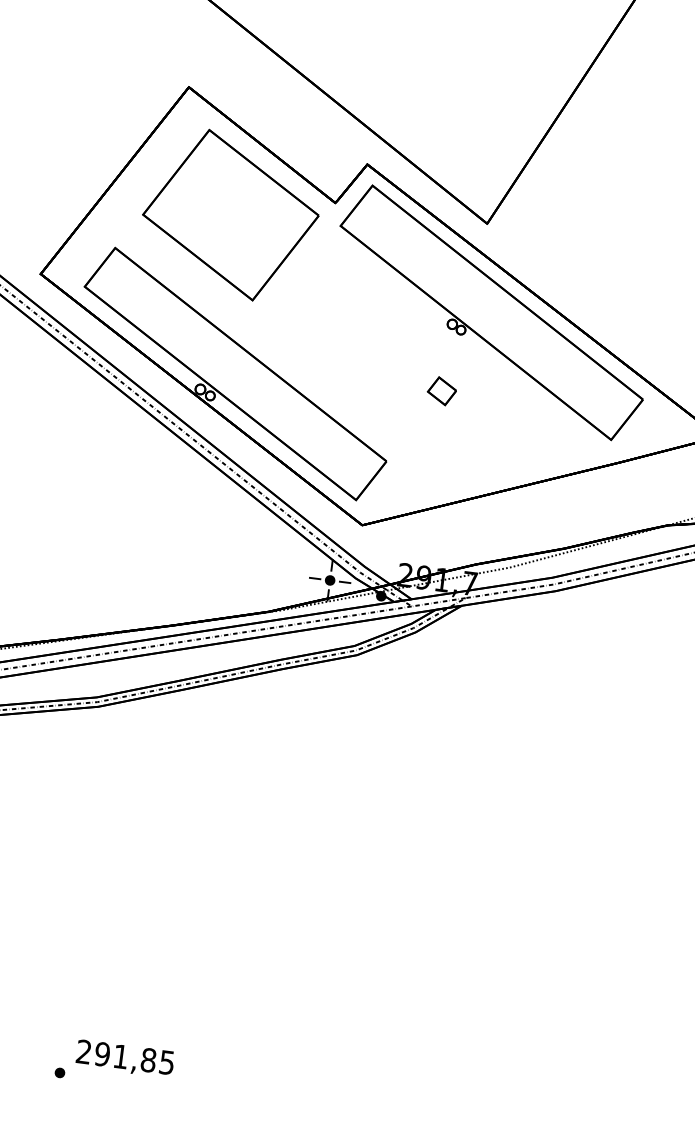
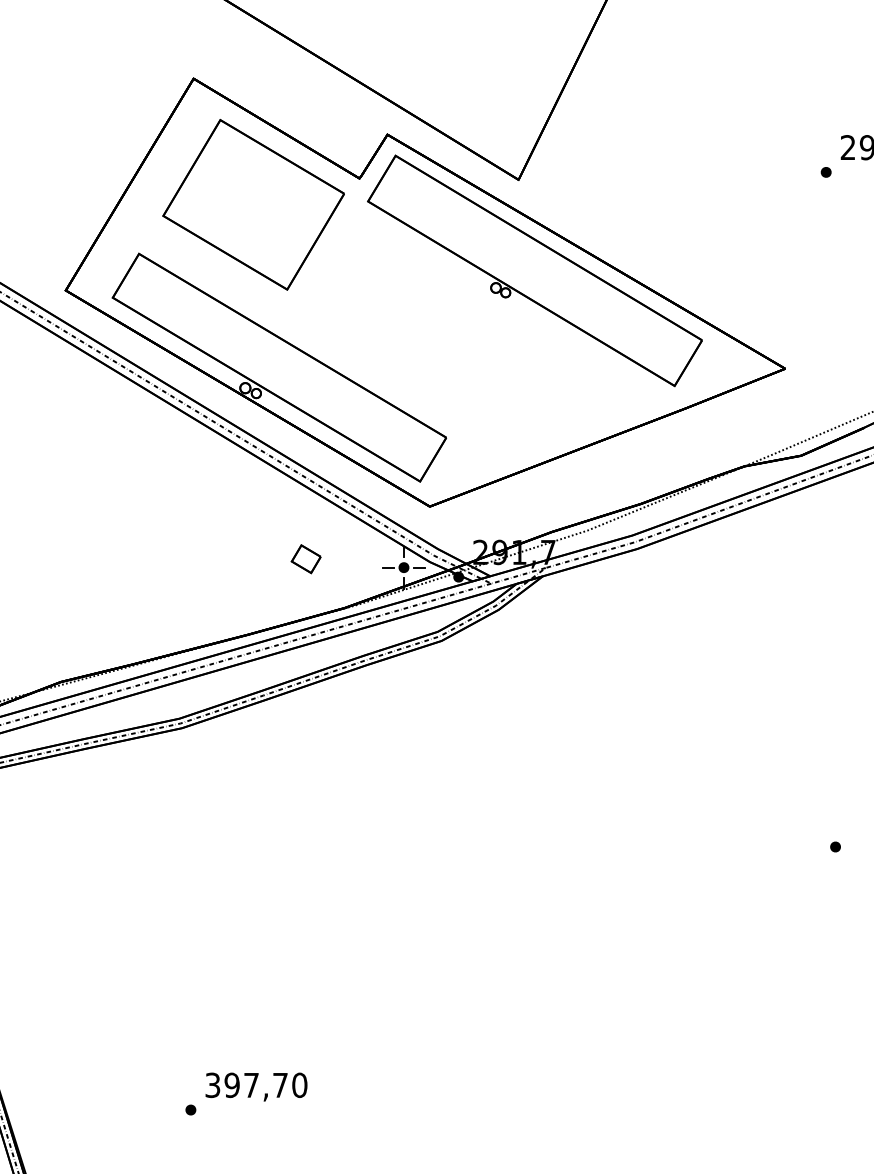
part: (441, 391) -> (305, 559), moved
text: (125, 1057) -> (256, 1085), 291,85 -> 397,70

